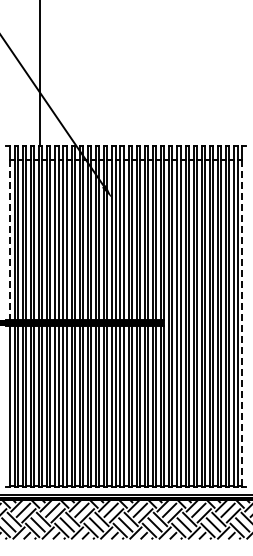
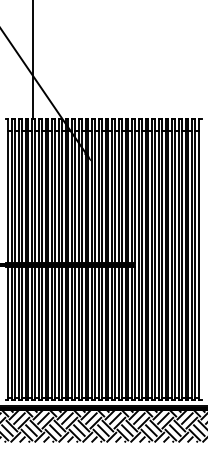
line: (9, 240) -> (8, 197), dashed -> solid
line: (242, 322) -> (199, 264), dashed -> solid

